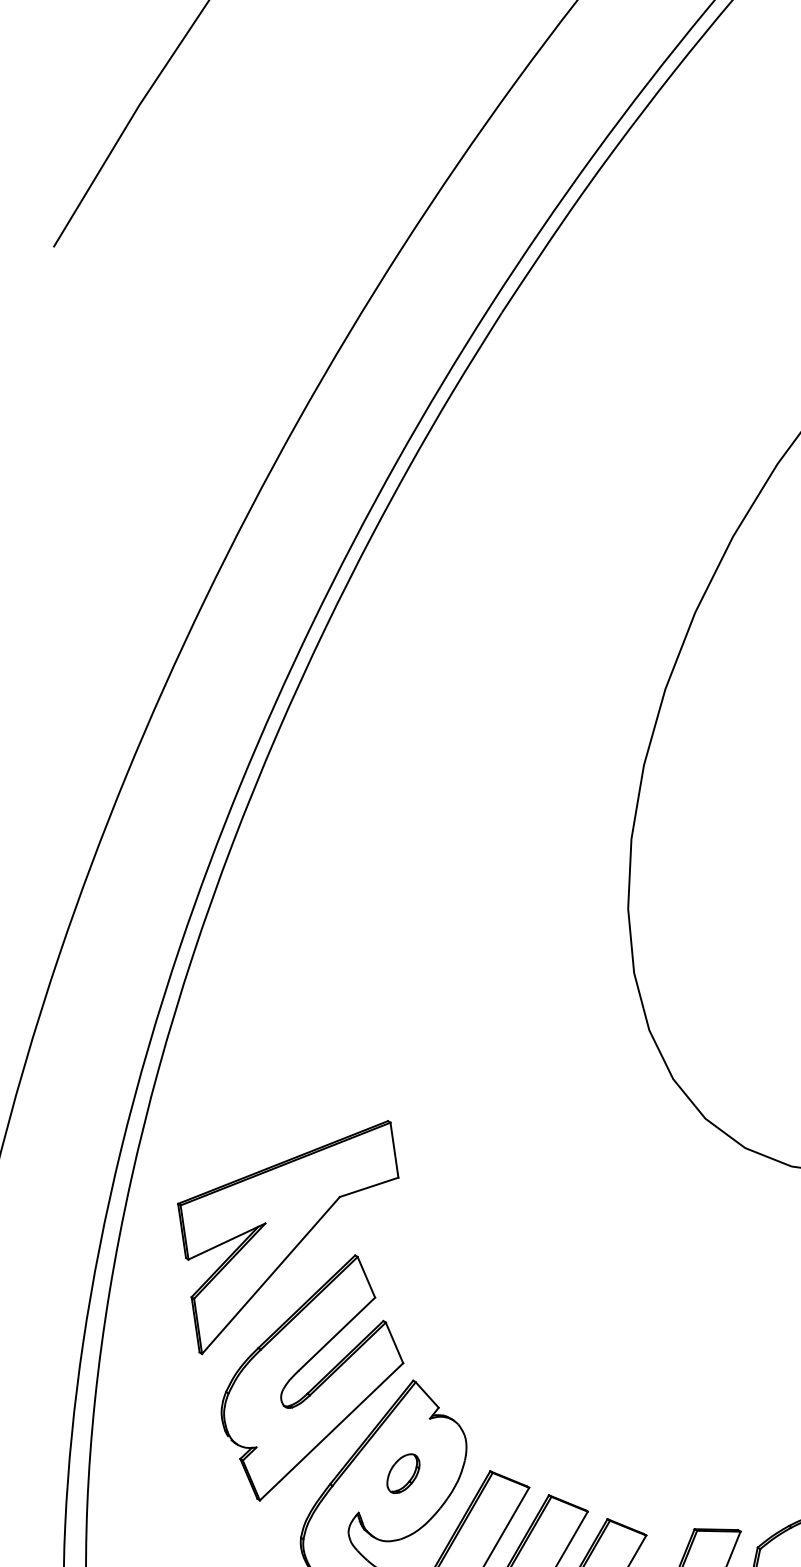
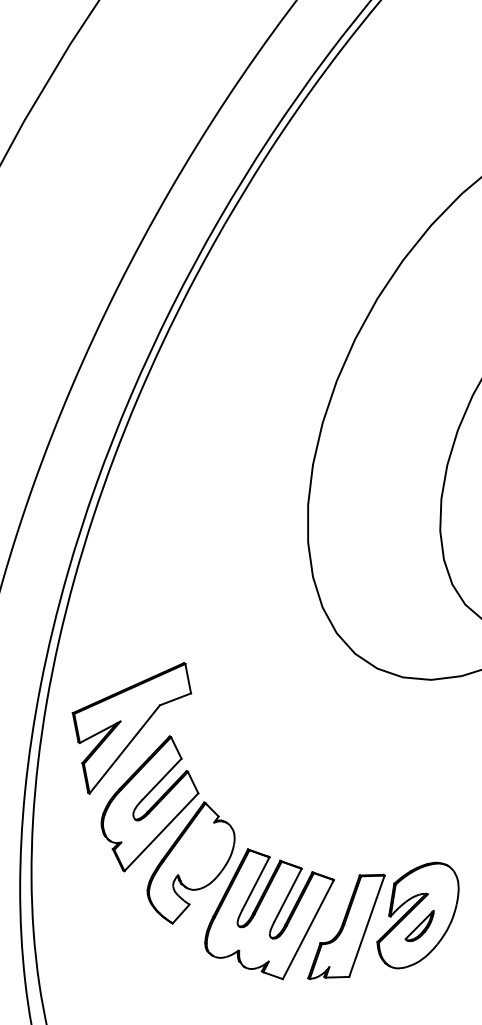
part: (403, 1472) -> (201, 852), removed

